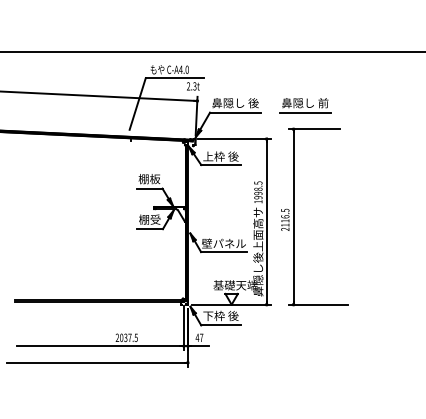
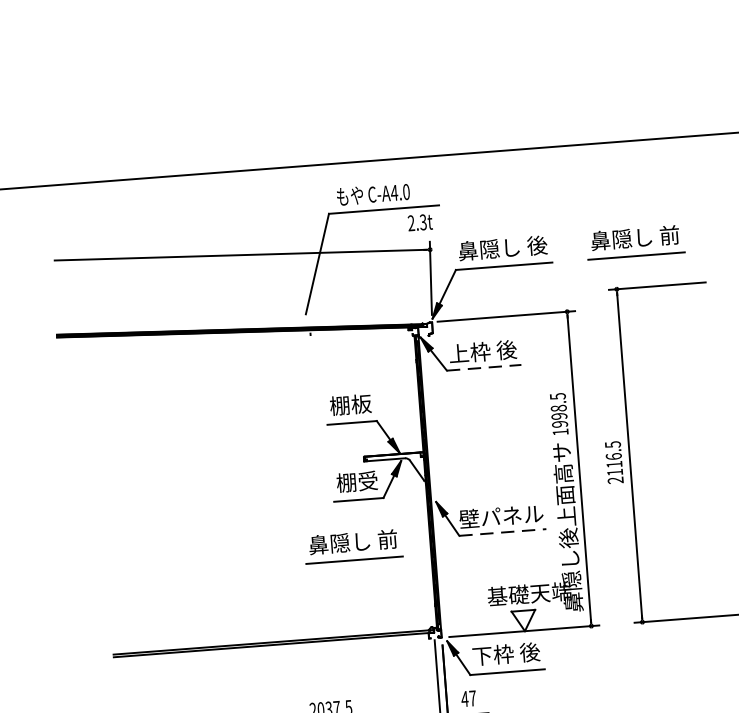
line: (220, 165) -> (483, 368), solid -> dashed
line: (224, 252) -> (503, 533), solid -> dashed
part: (145, 253) -> (354, 546), added

